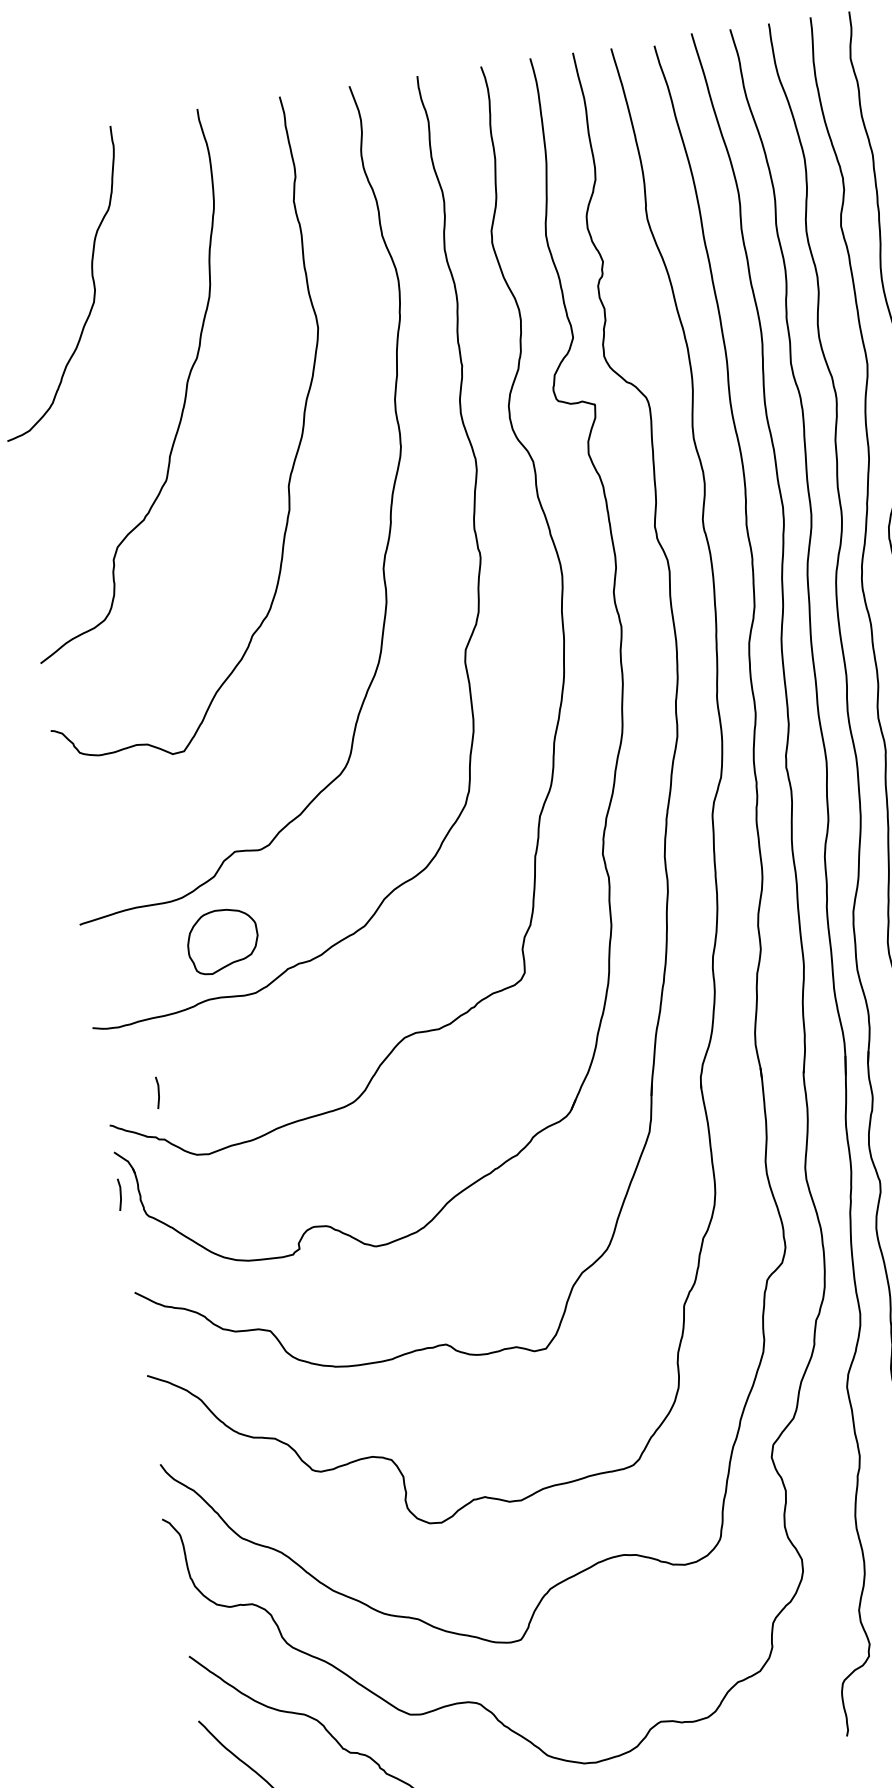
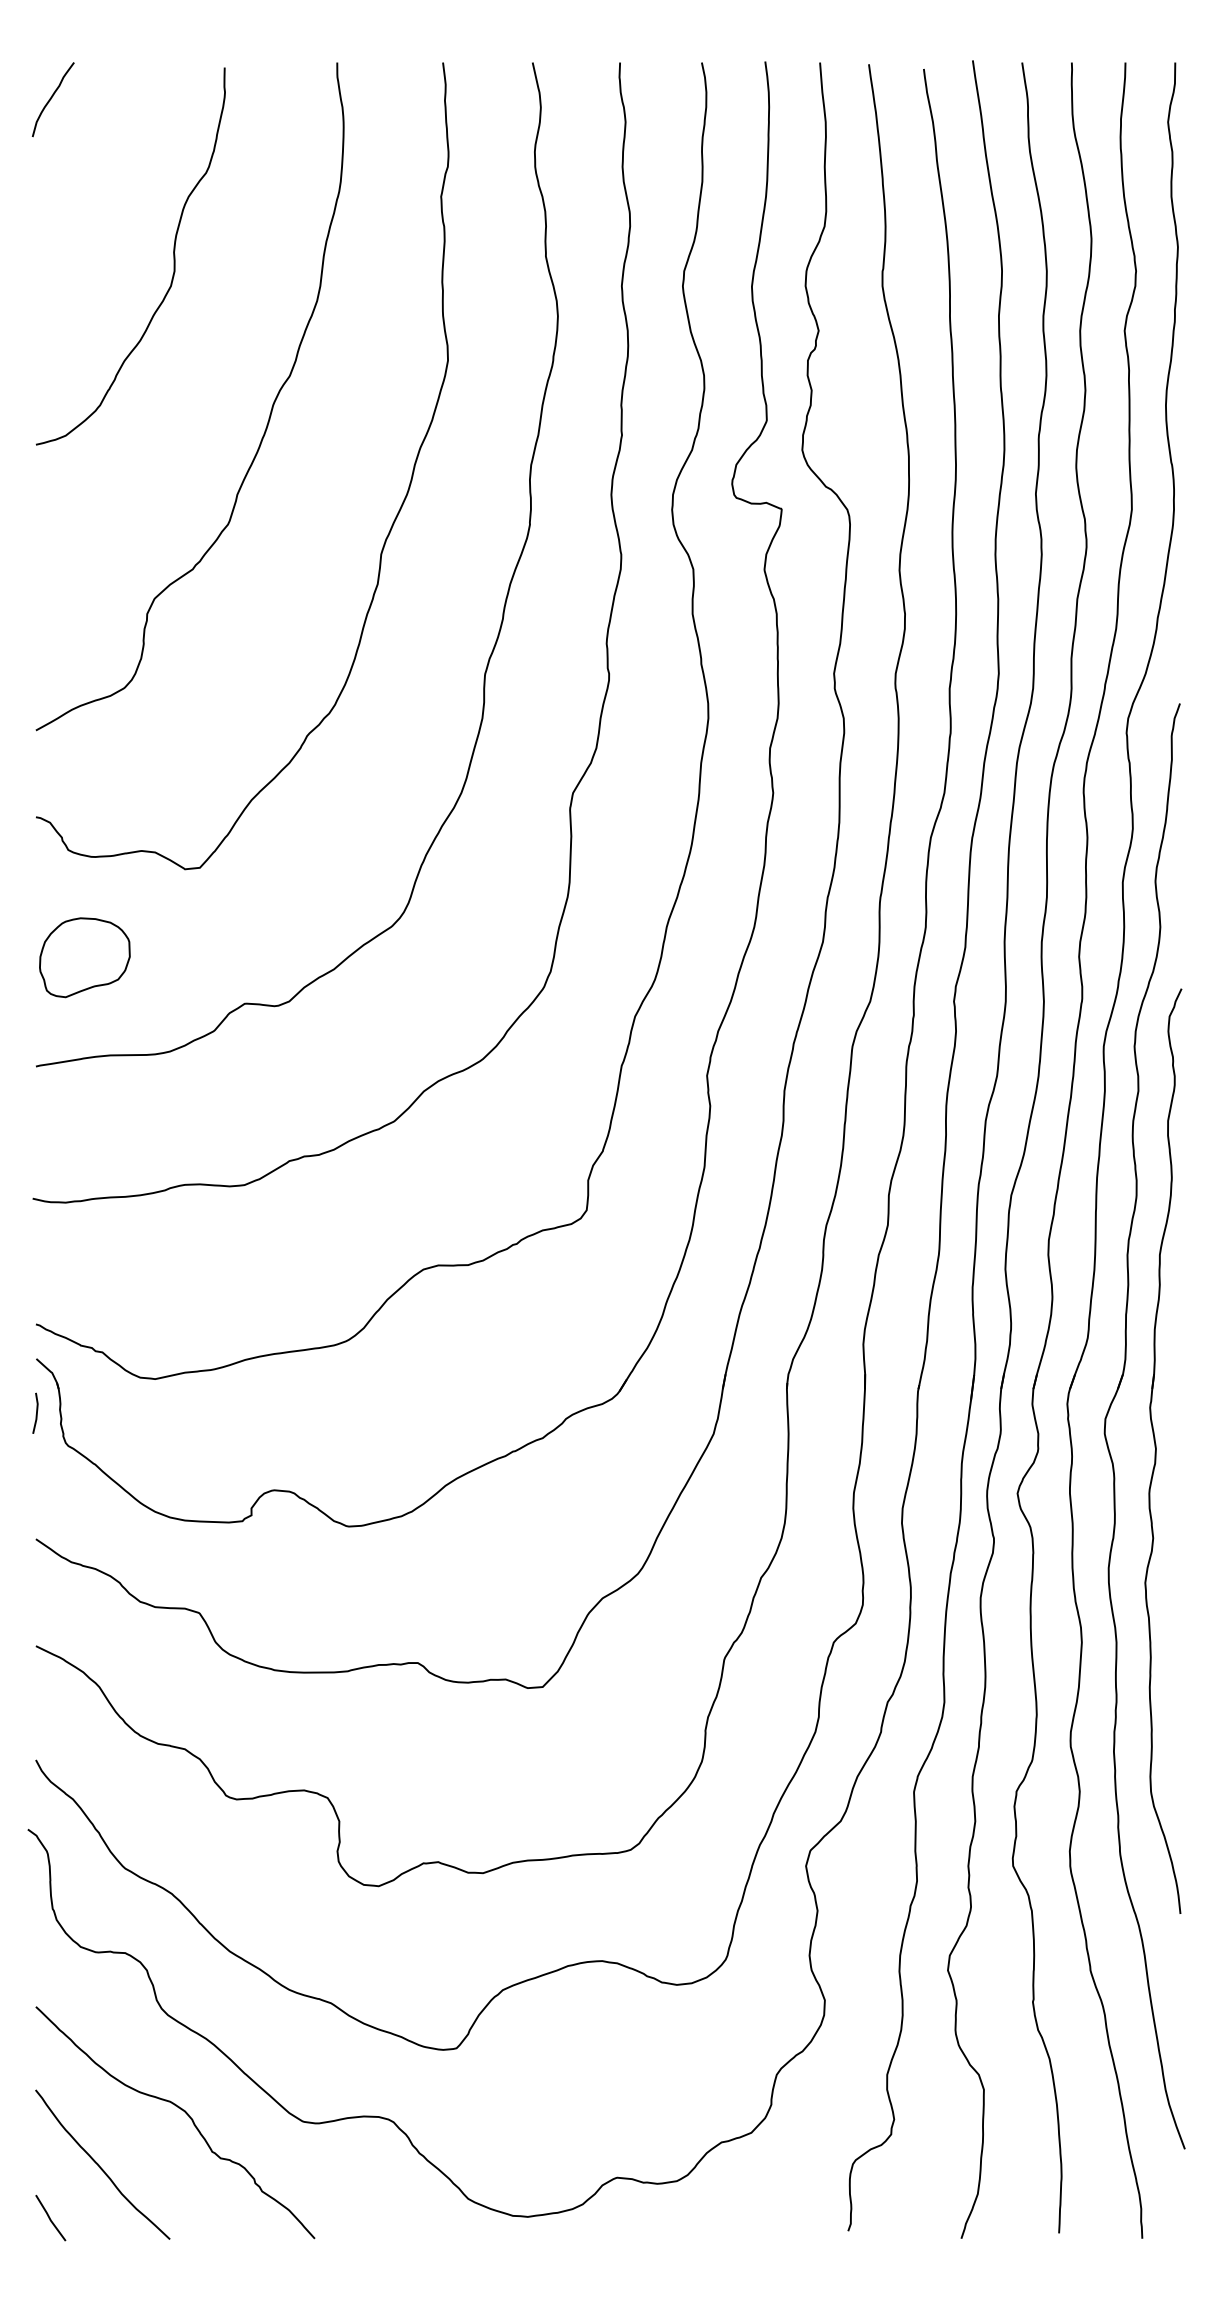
part: (222, 940) -> (84, 957), moved
line: (158, 1092) -> (103, 1291), removed

